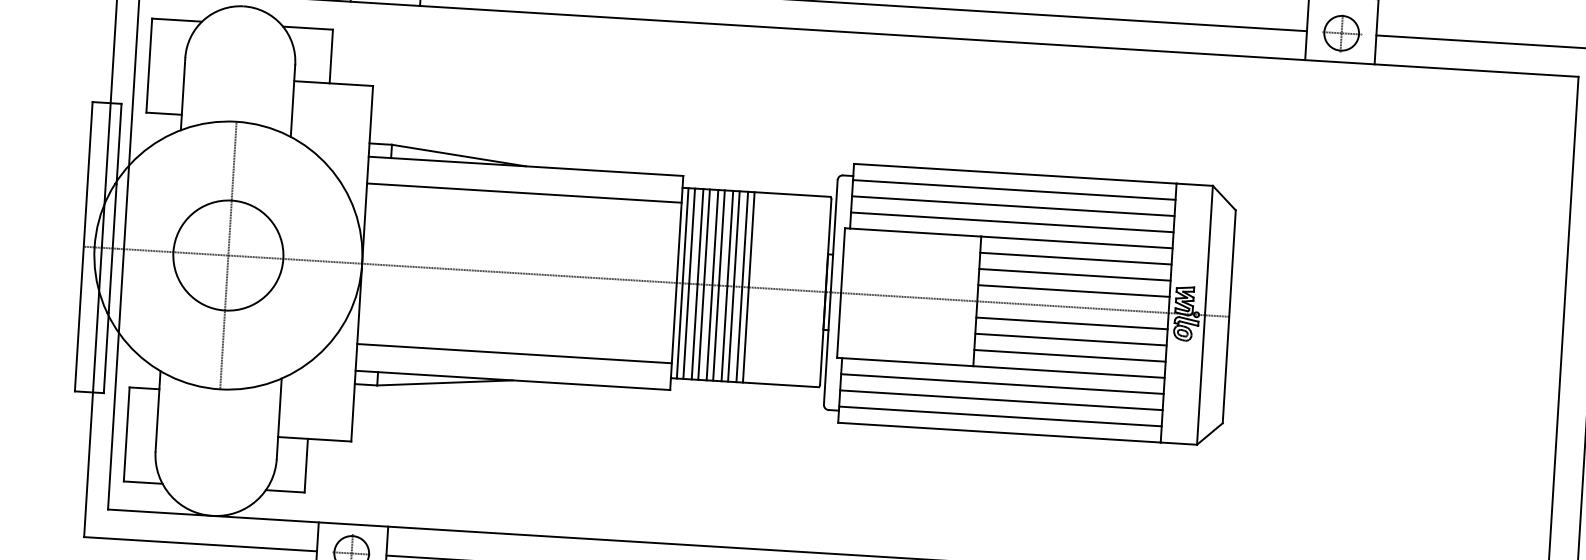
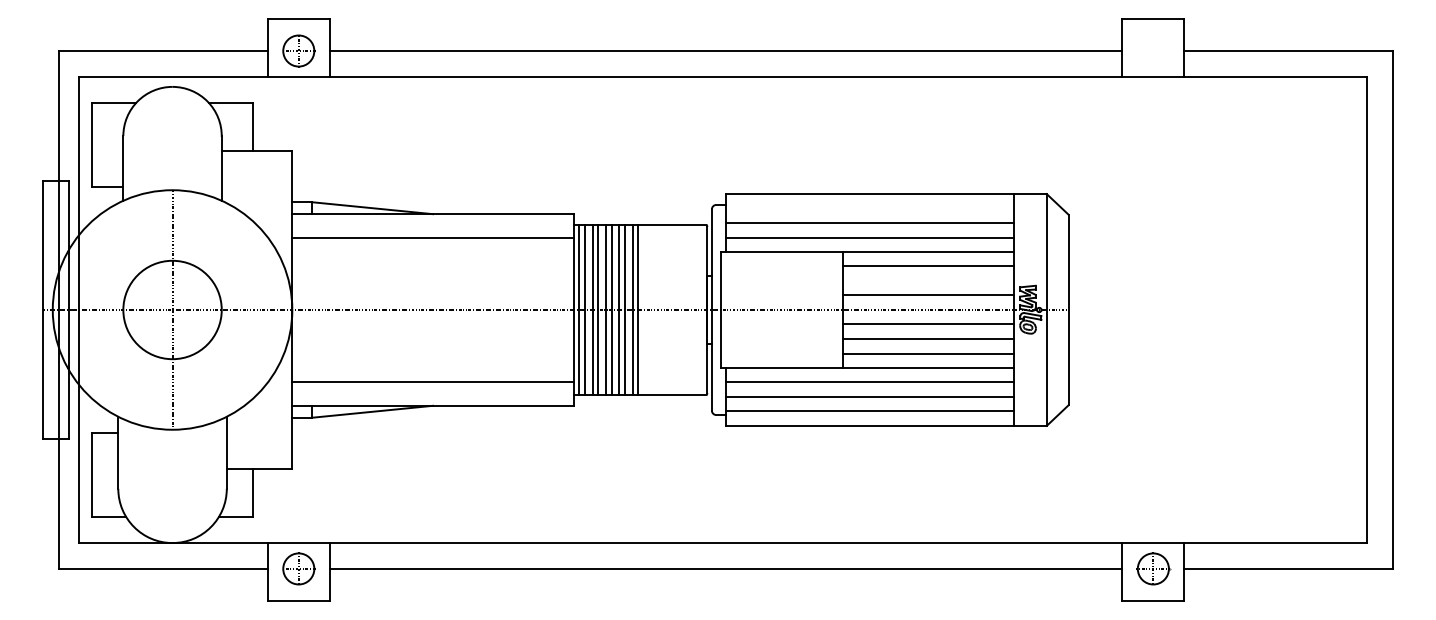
part: (1341, 32) -> (1153, 50), removed
line: (1013, 189) -> (869, 208), removed
line: (1074, 274) -> (928, 280), removed

